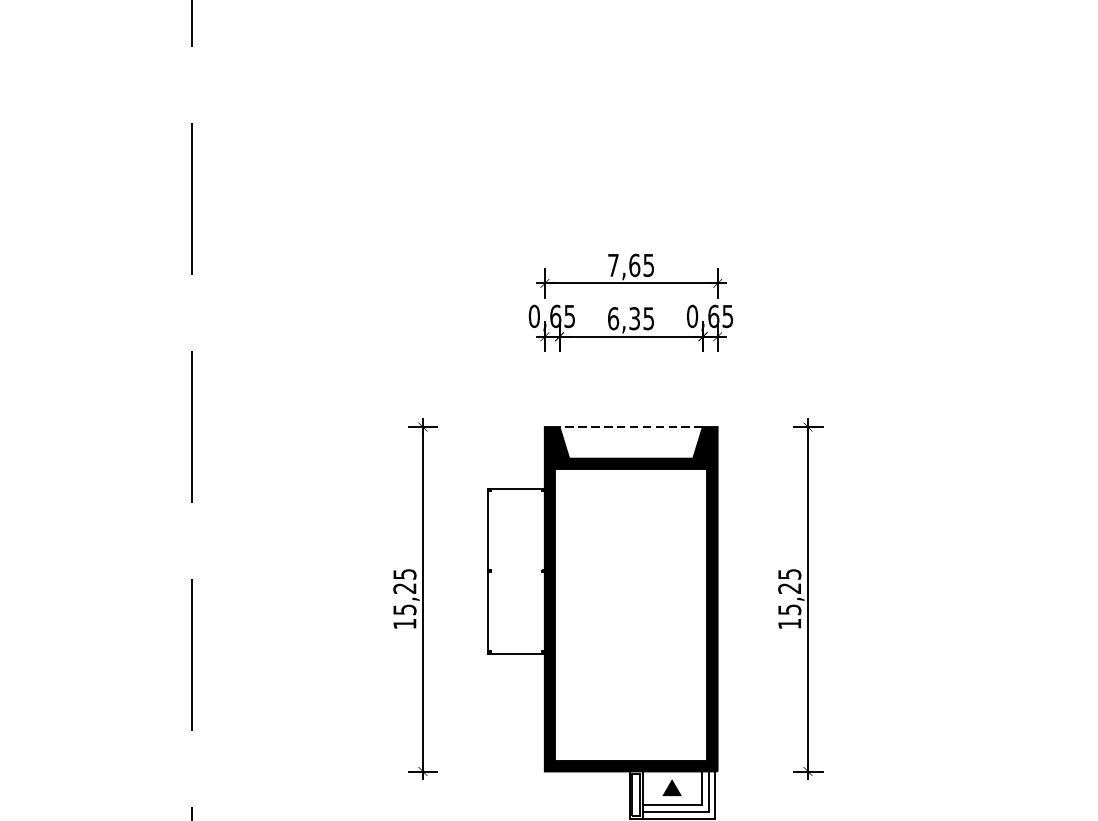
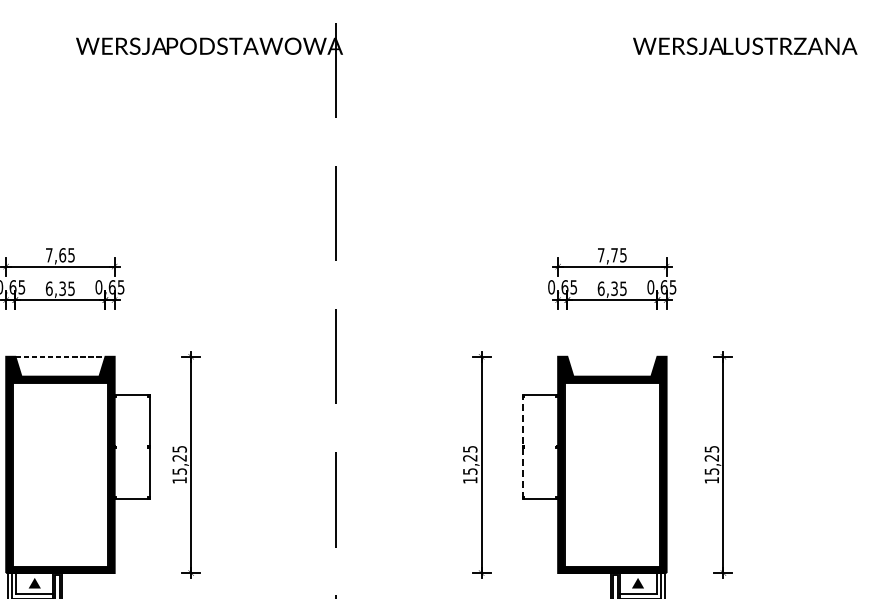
text: (634, 265) -> (614, 255), 7,65 -> 7,75
line: (631, 426) -> (612, 356), removed
line: (488, 571) -> (522, 447), solid -> dashed

